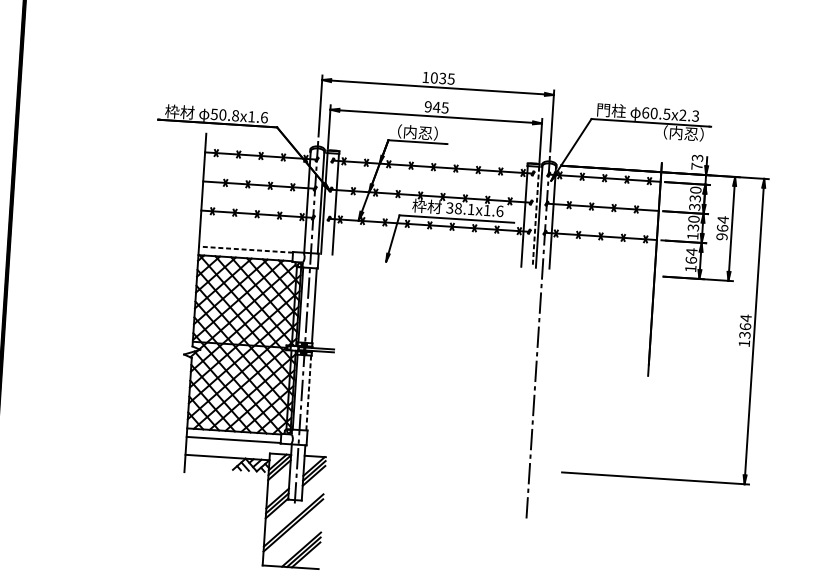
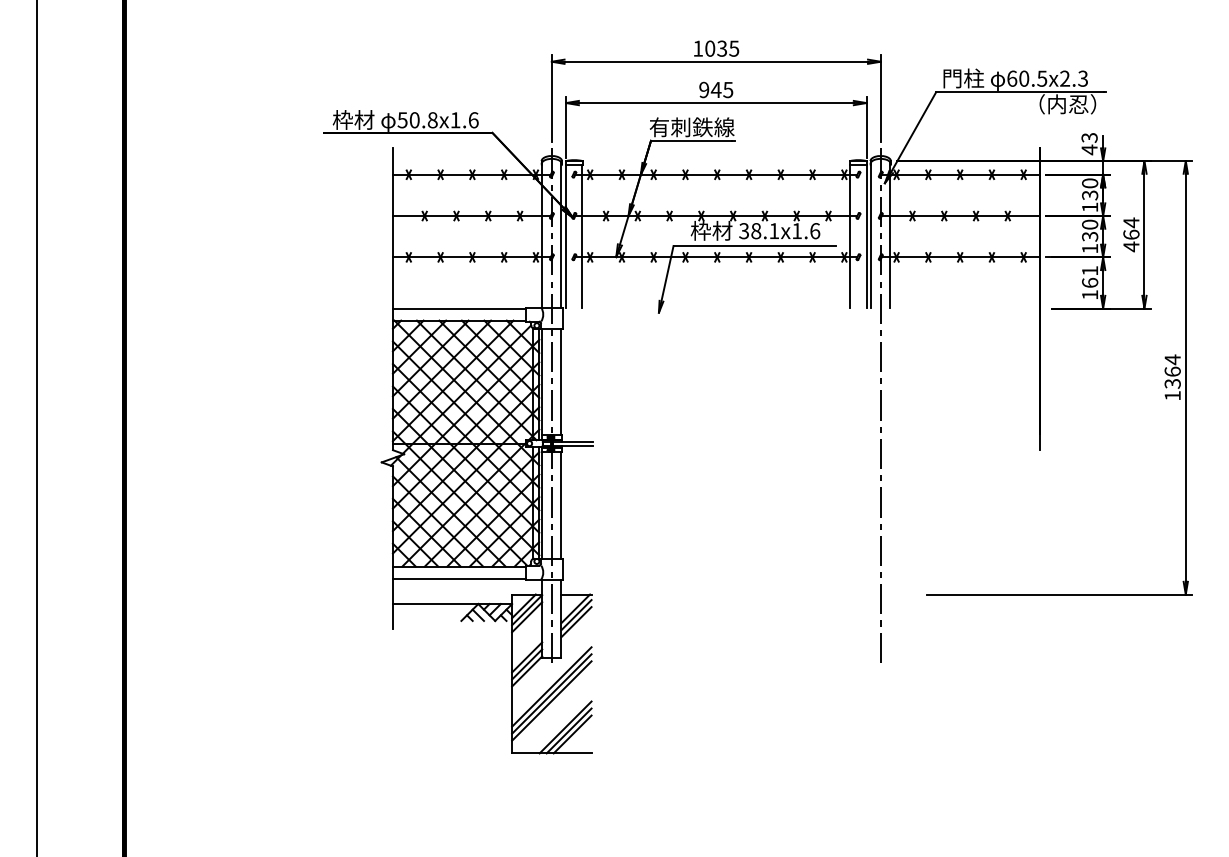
text: (417, 132) -> (691, 127), （内忍） -> 有刺鉄線
text: (696, 166) -> (1089, 149), 73 -> 43
text: (695, 207) -> (1090, 207), 330 -> 130
line: (535, 217) -> (866, 236), dashed -> solid
text: (722, 236) -> (1131, 246), 964 -> 464
line: (245, 249) -> (459, 308), dashed -> solid
text: (691, 251) -> (1089, 270), 164 -> 161
line: (308, 393) -> (561, 505), dashed -> solid
line: (292, 529) -> (551, 700), added

